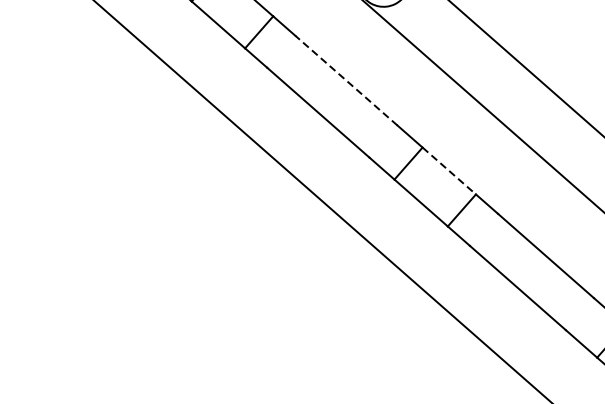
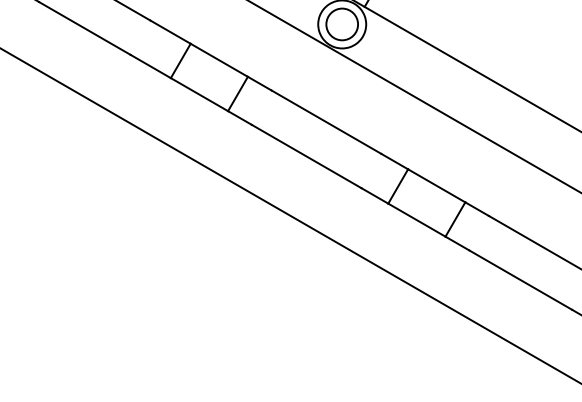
line: (345, 79) -> (325, 121), dashed -> solid
line: (449, 171) -> (437, 186), dashed -> solid

